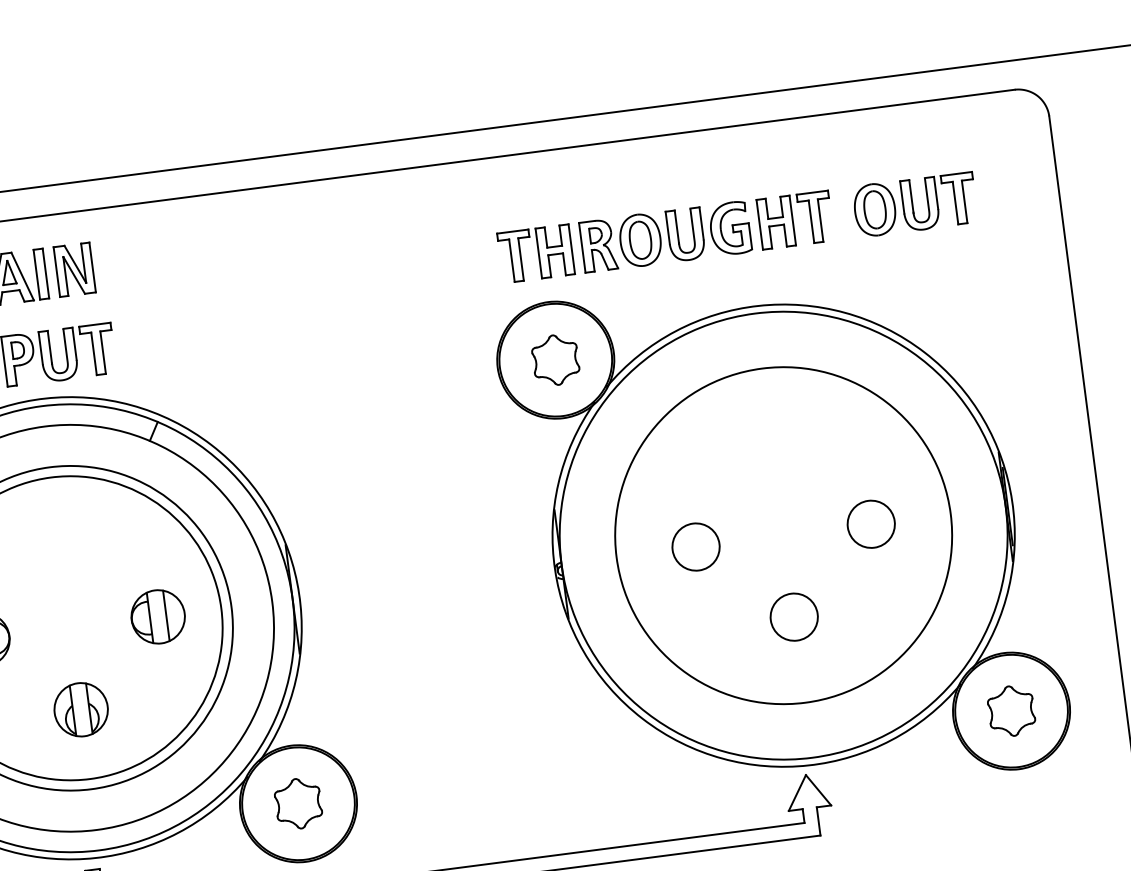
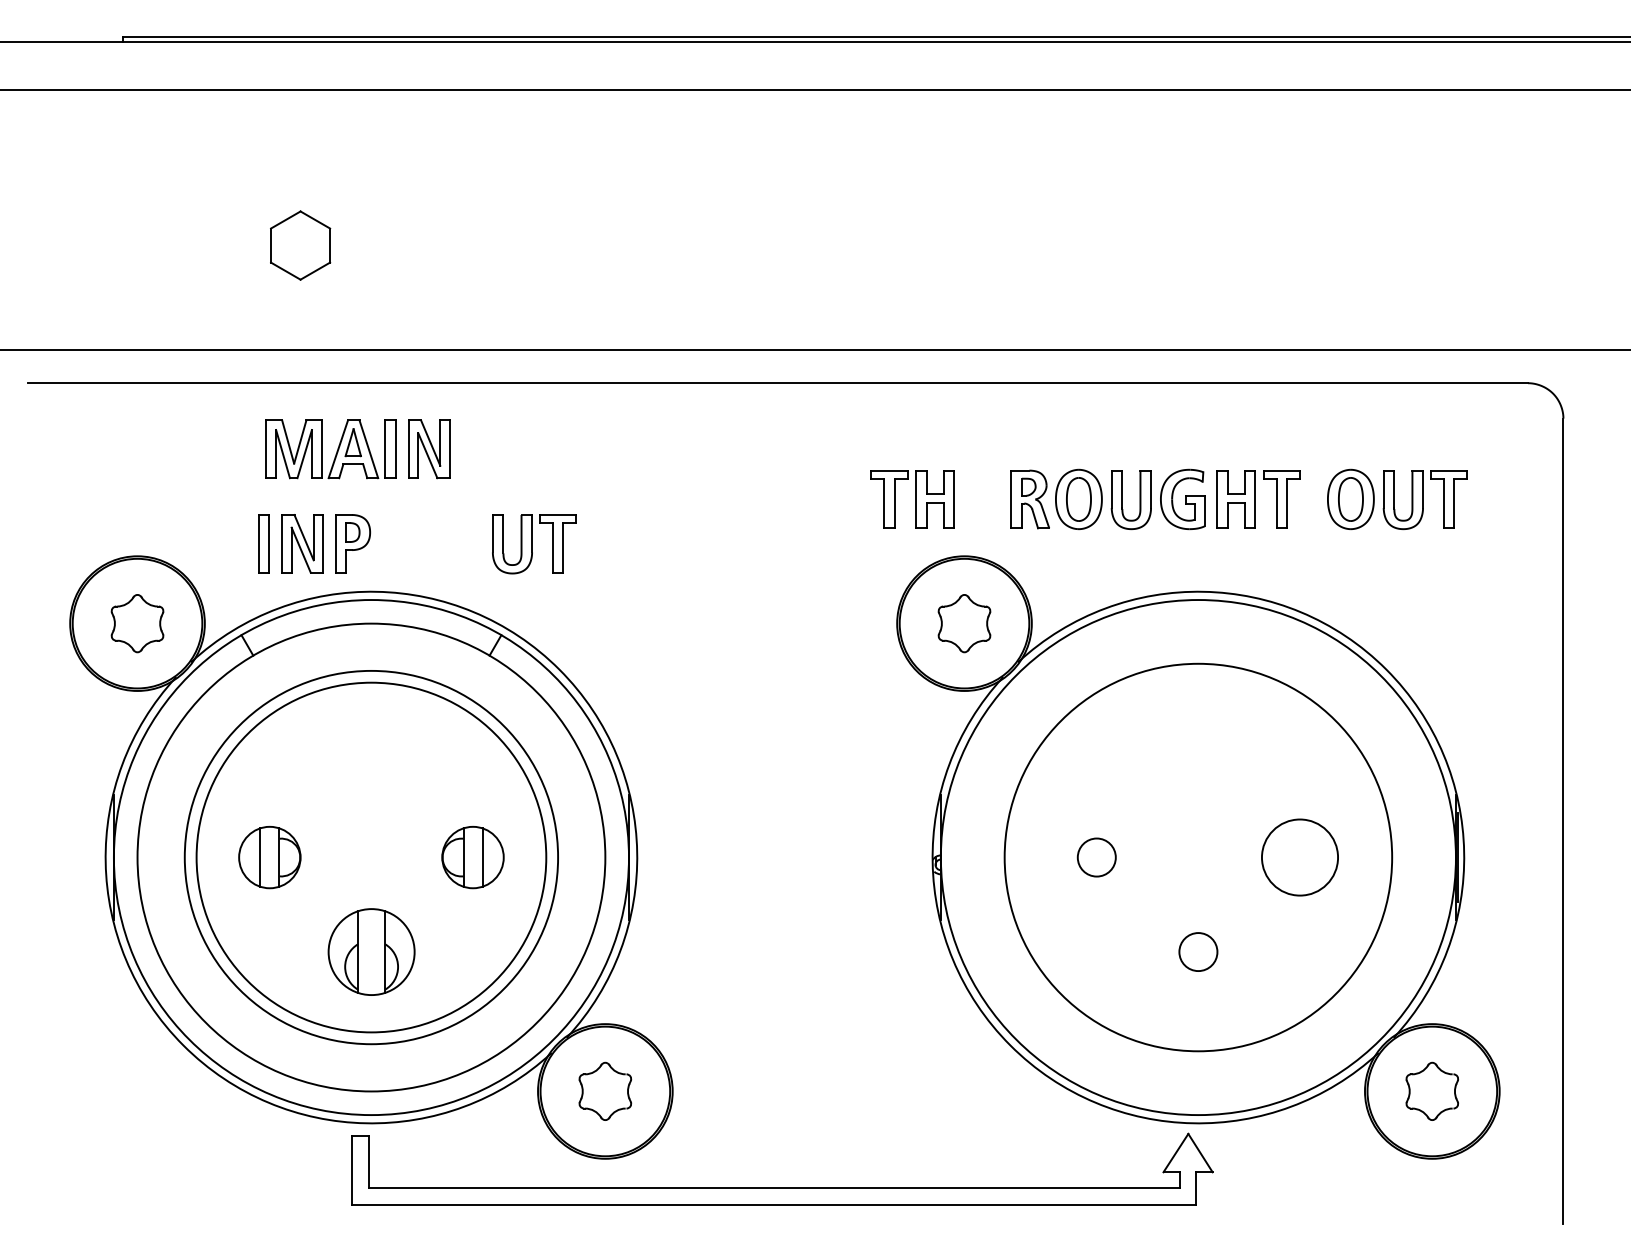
part: (535, 253) -> (912, 499), moved
part: (77, 352) -> (534, 544), moved
circle: (870, 524) -> (1299, 857), size x1.4
circle: (695, 547) -> (1096, 857), size x0.7
circle: (794, 616) -> (1198, 951), size x0.7
part: (80, 709) -> (370, 951), size x1.4

